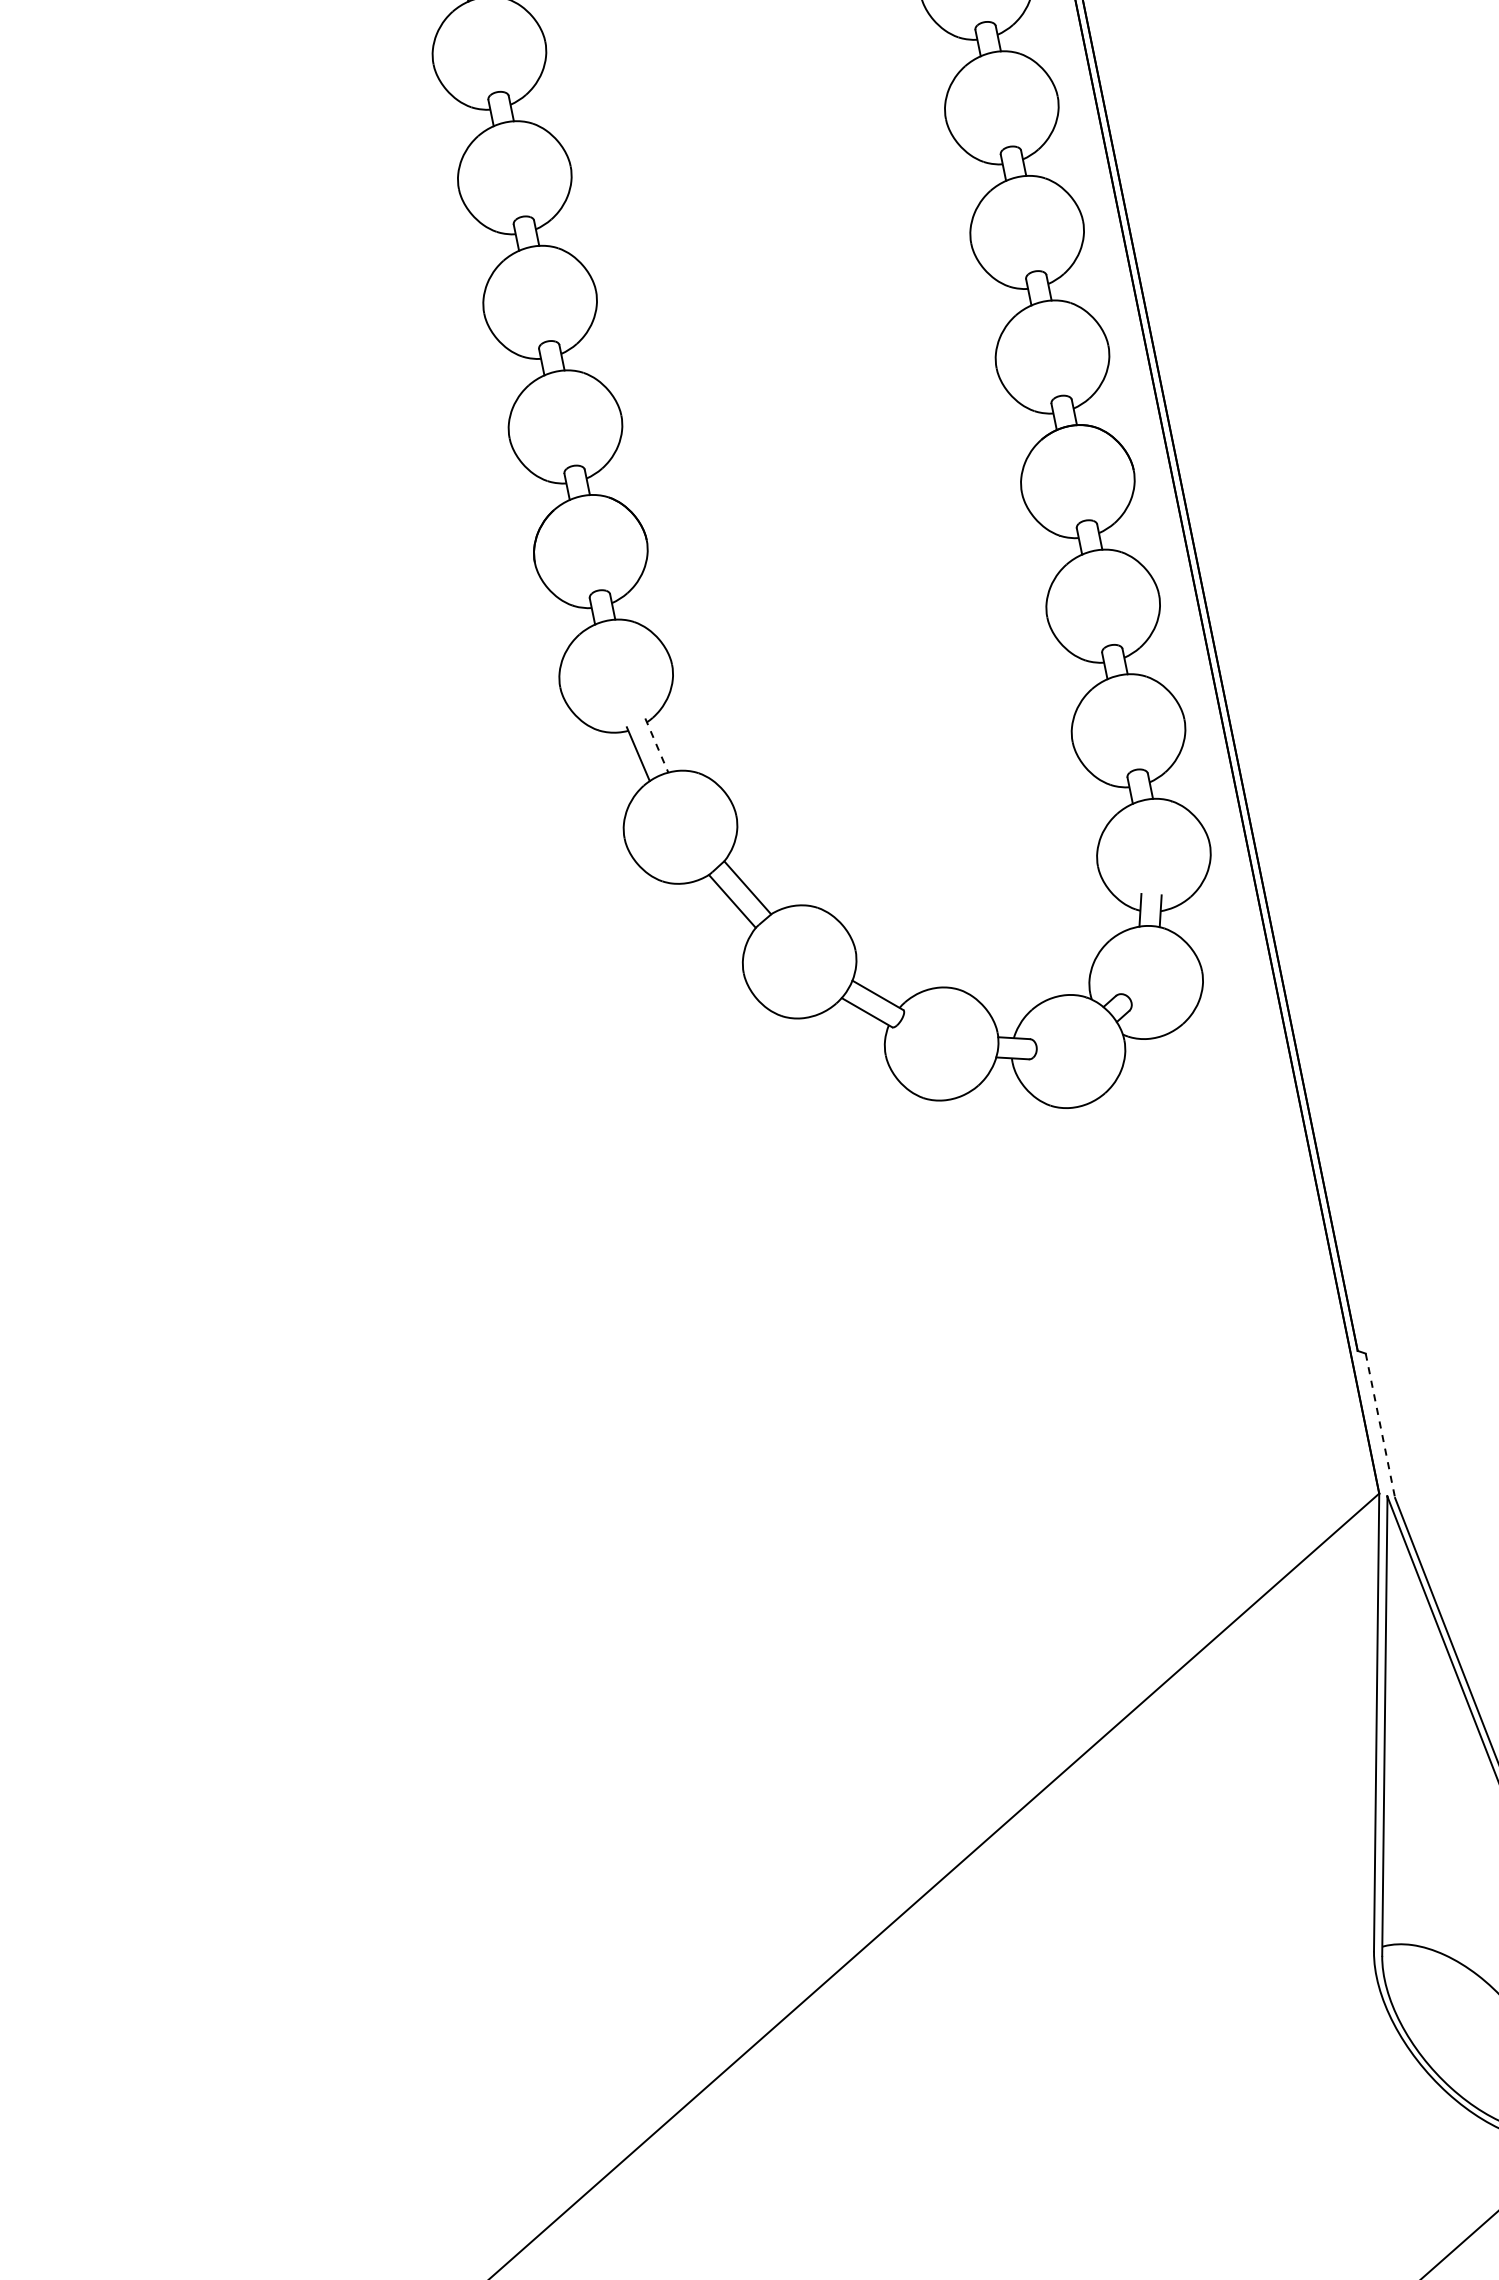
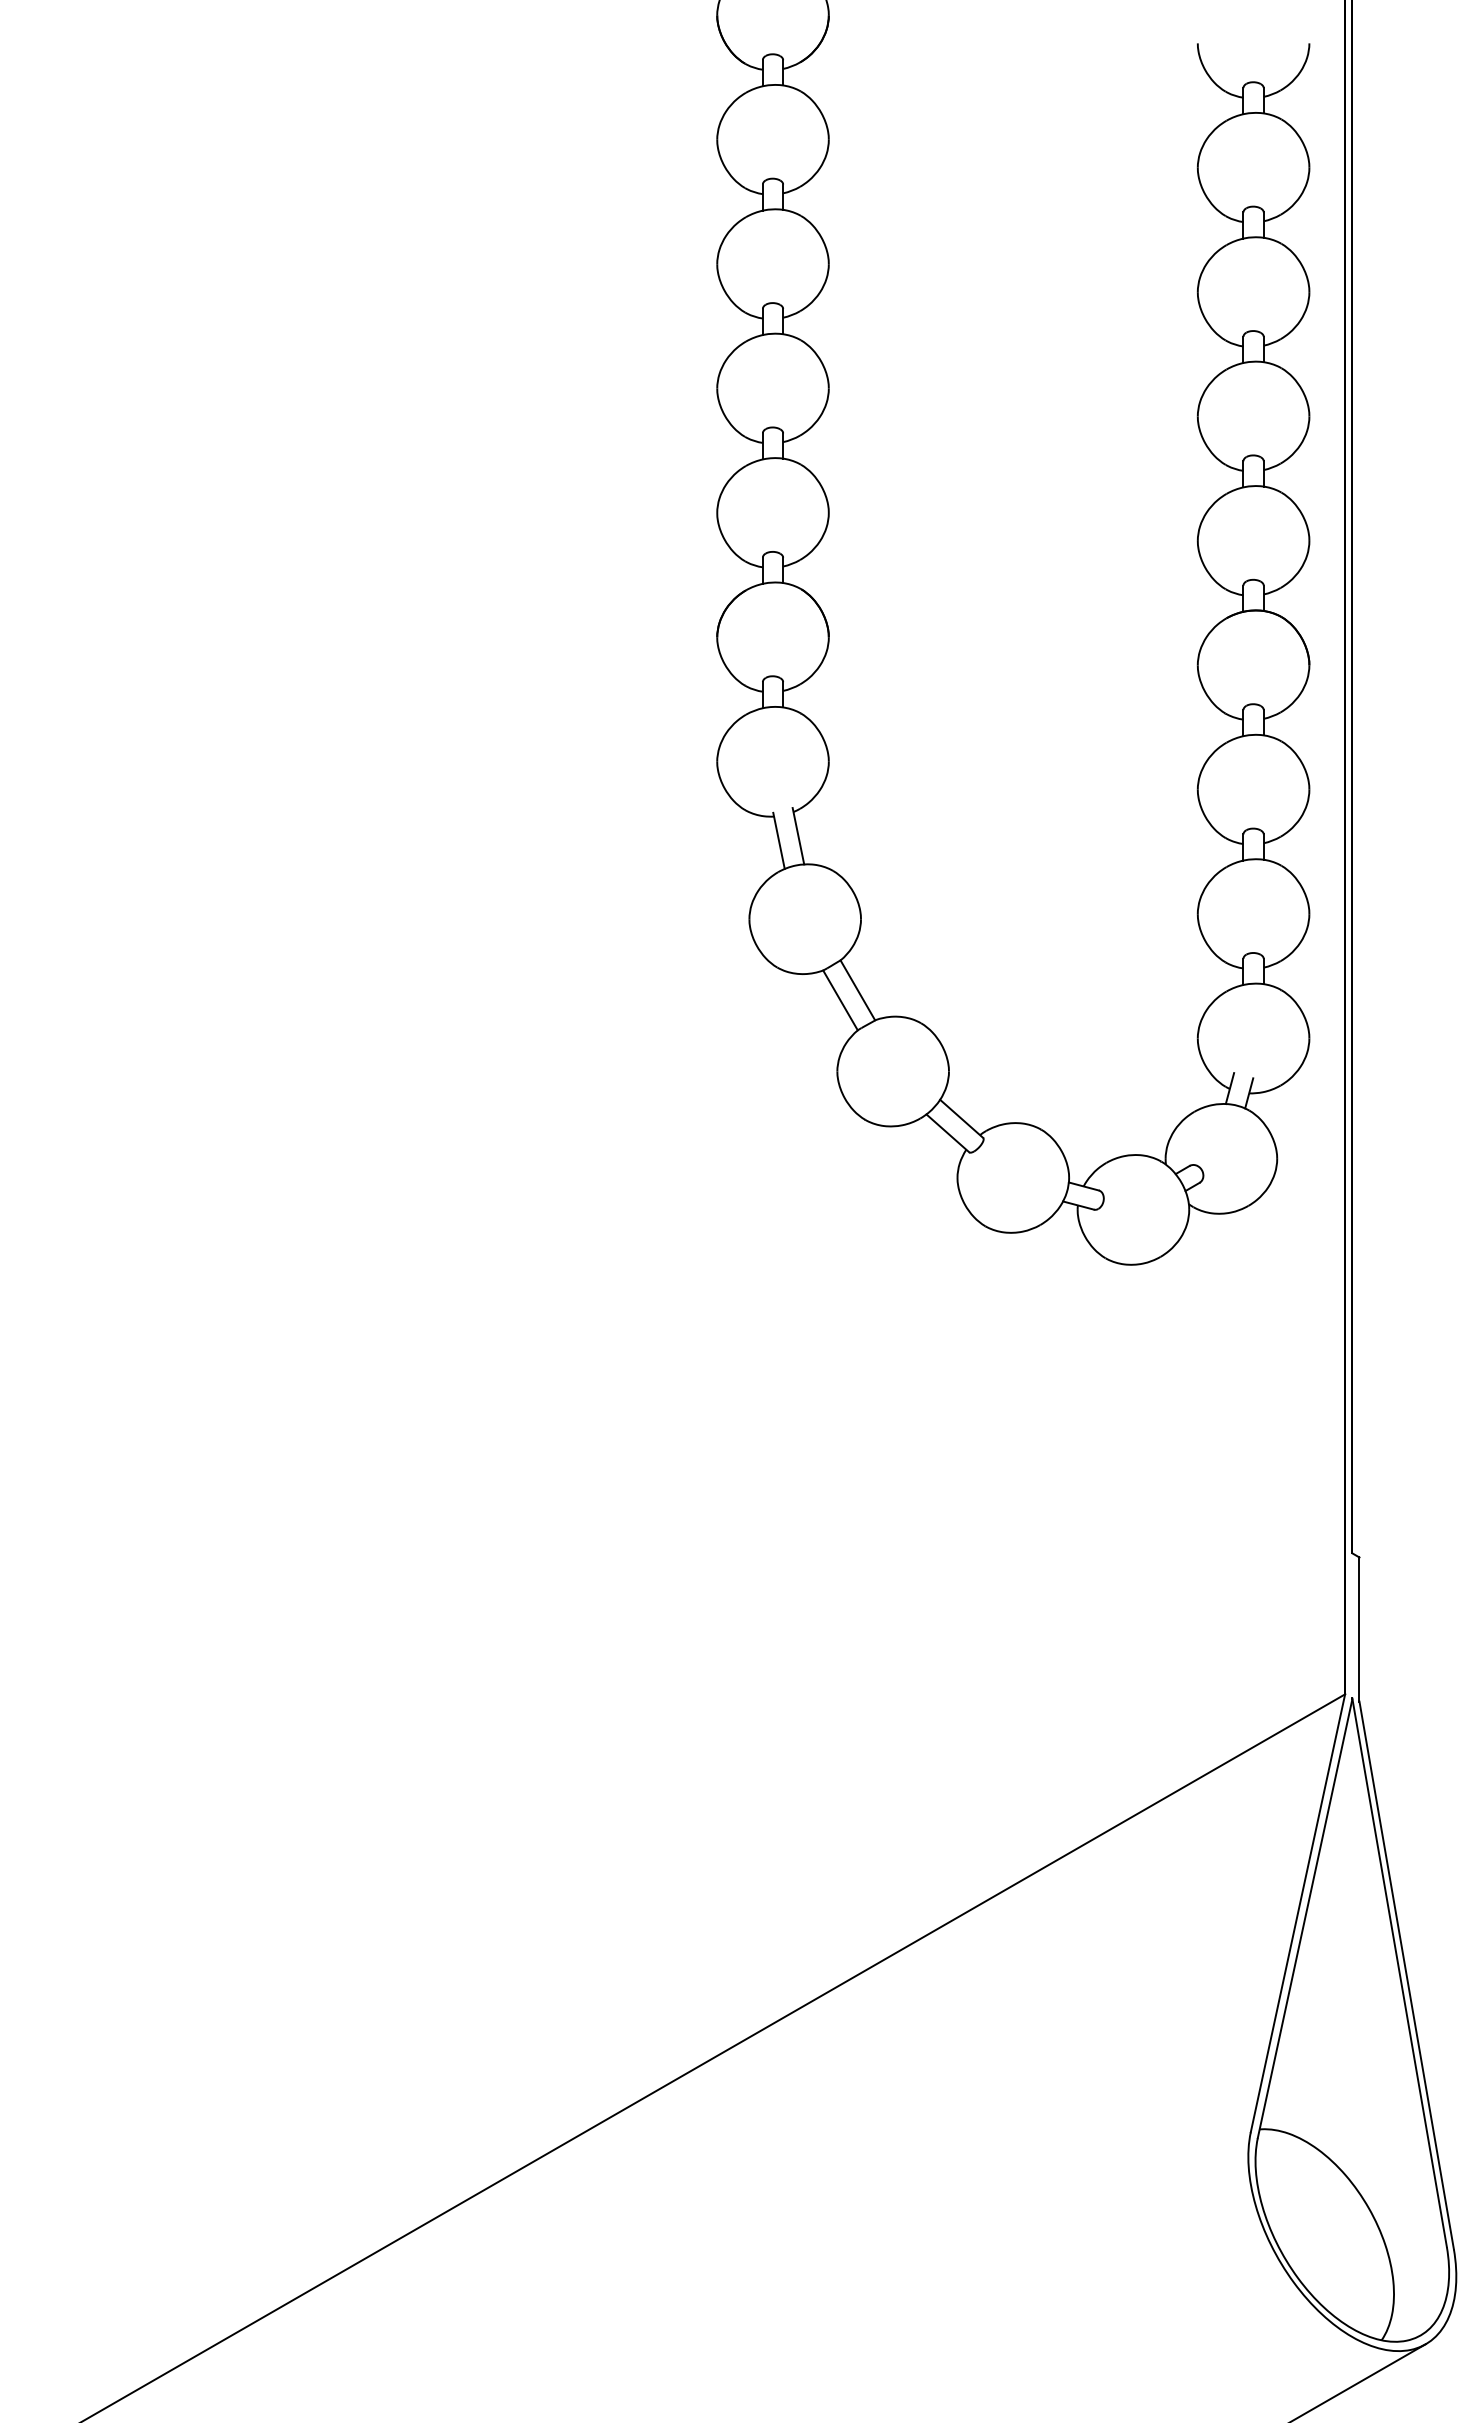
line: (656, 745) -> (798, 836), dashed -> solid
line: (1380, 1426) -> (1359, 1630), dashed -> solid

